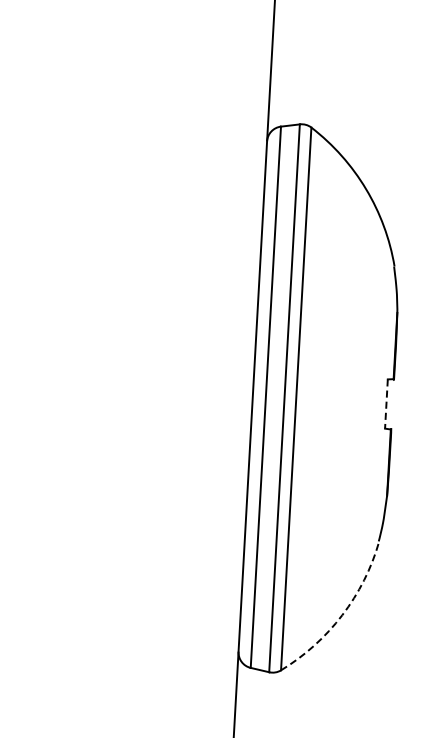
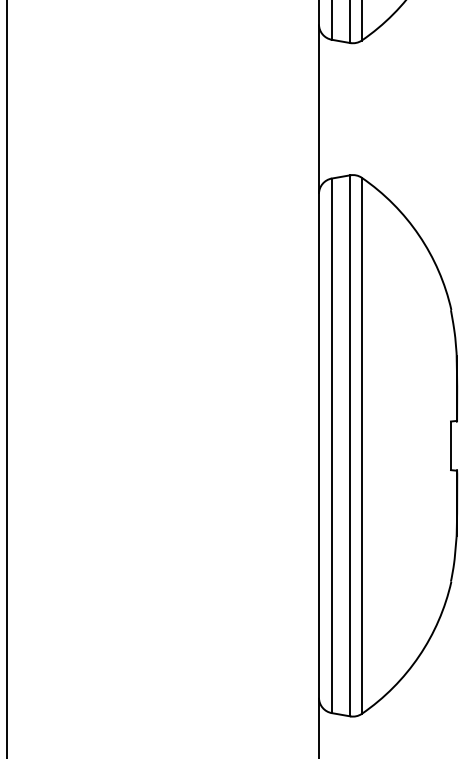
line: (385, 404) -> (450, 446), dashed -> solid
arc: (342, 615) -> (419, 656), dashed -> solid

